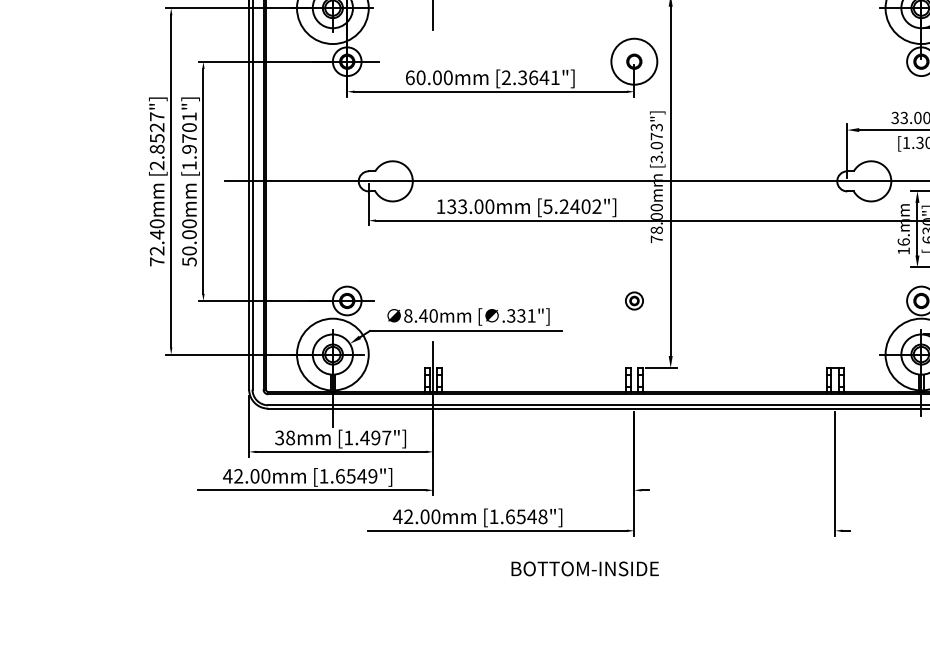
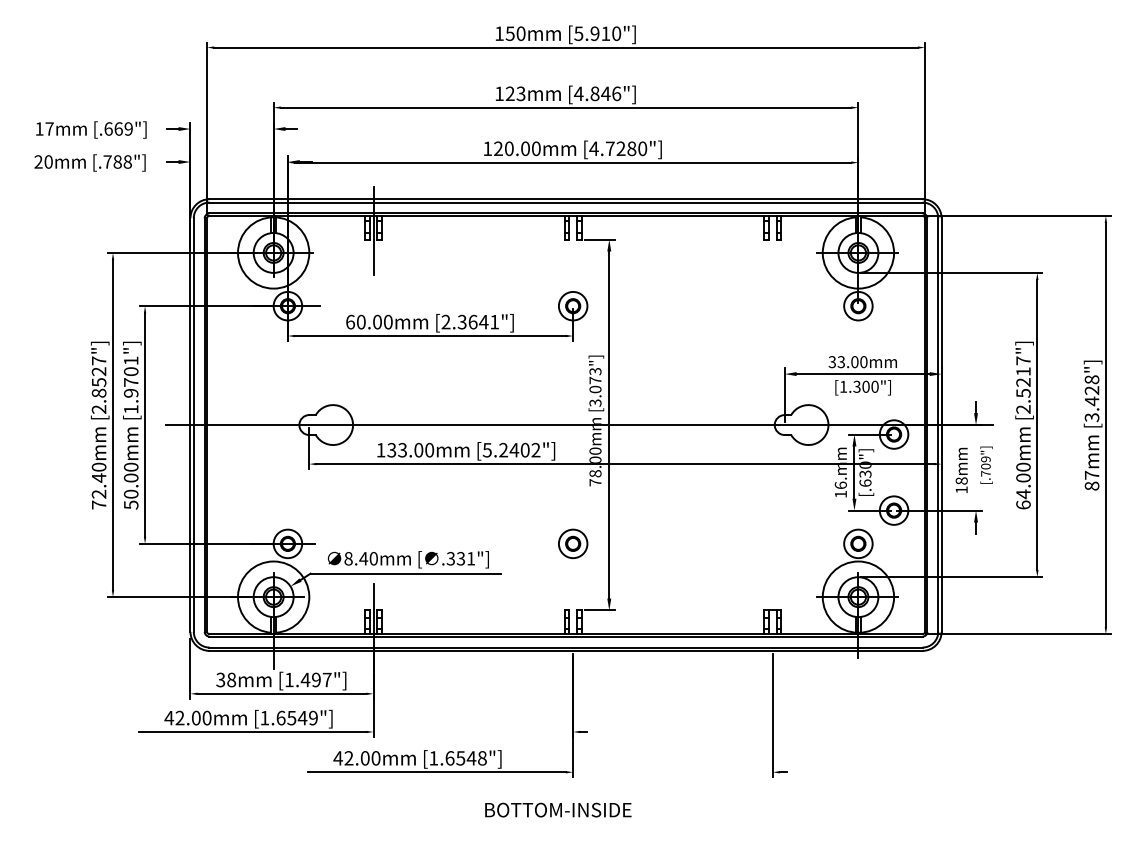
circle: (633, 61) -> (572, 305), size x0.62
part: (634, 300) -> (573, 543), size x1.67
text: (585, 568) -> (558, 809), moved

